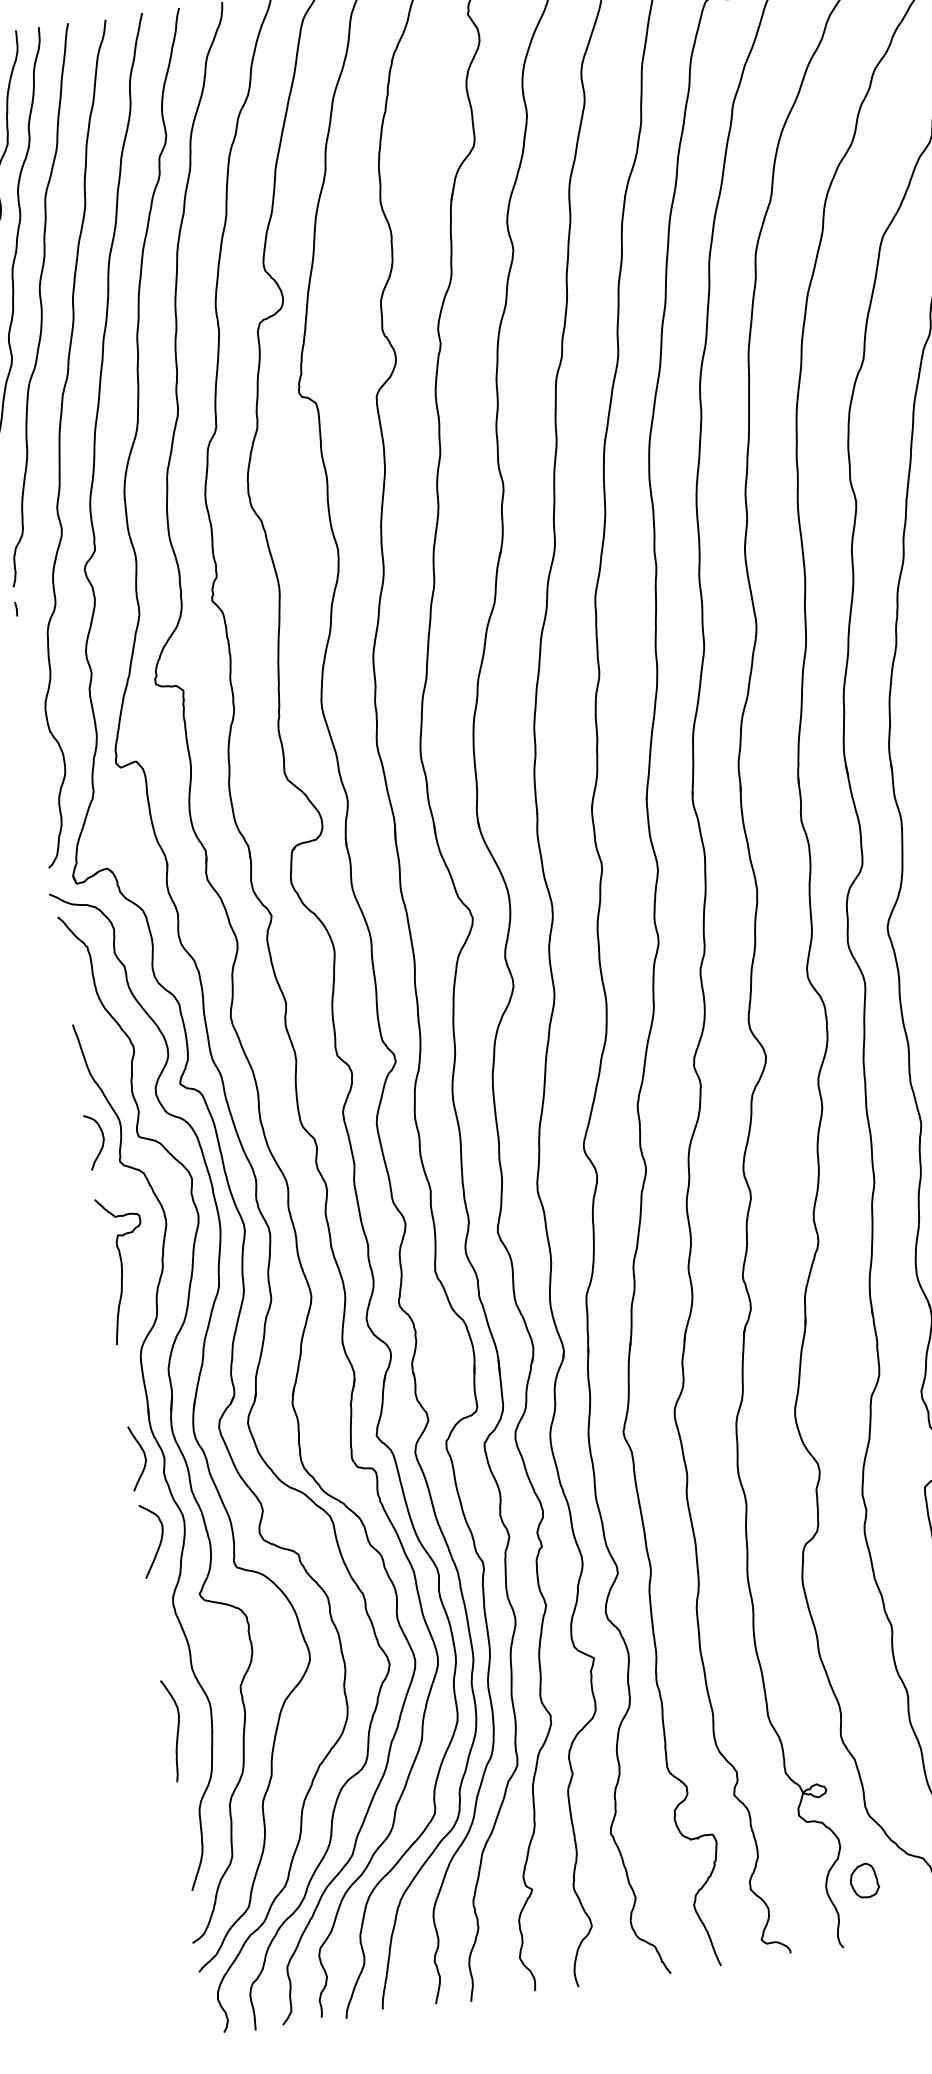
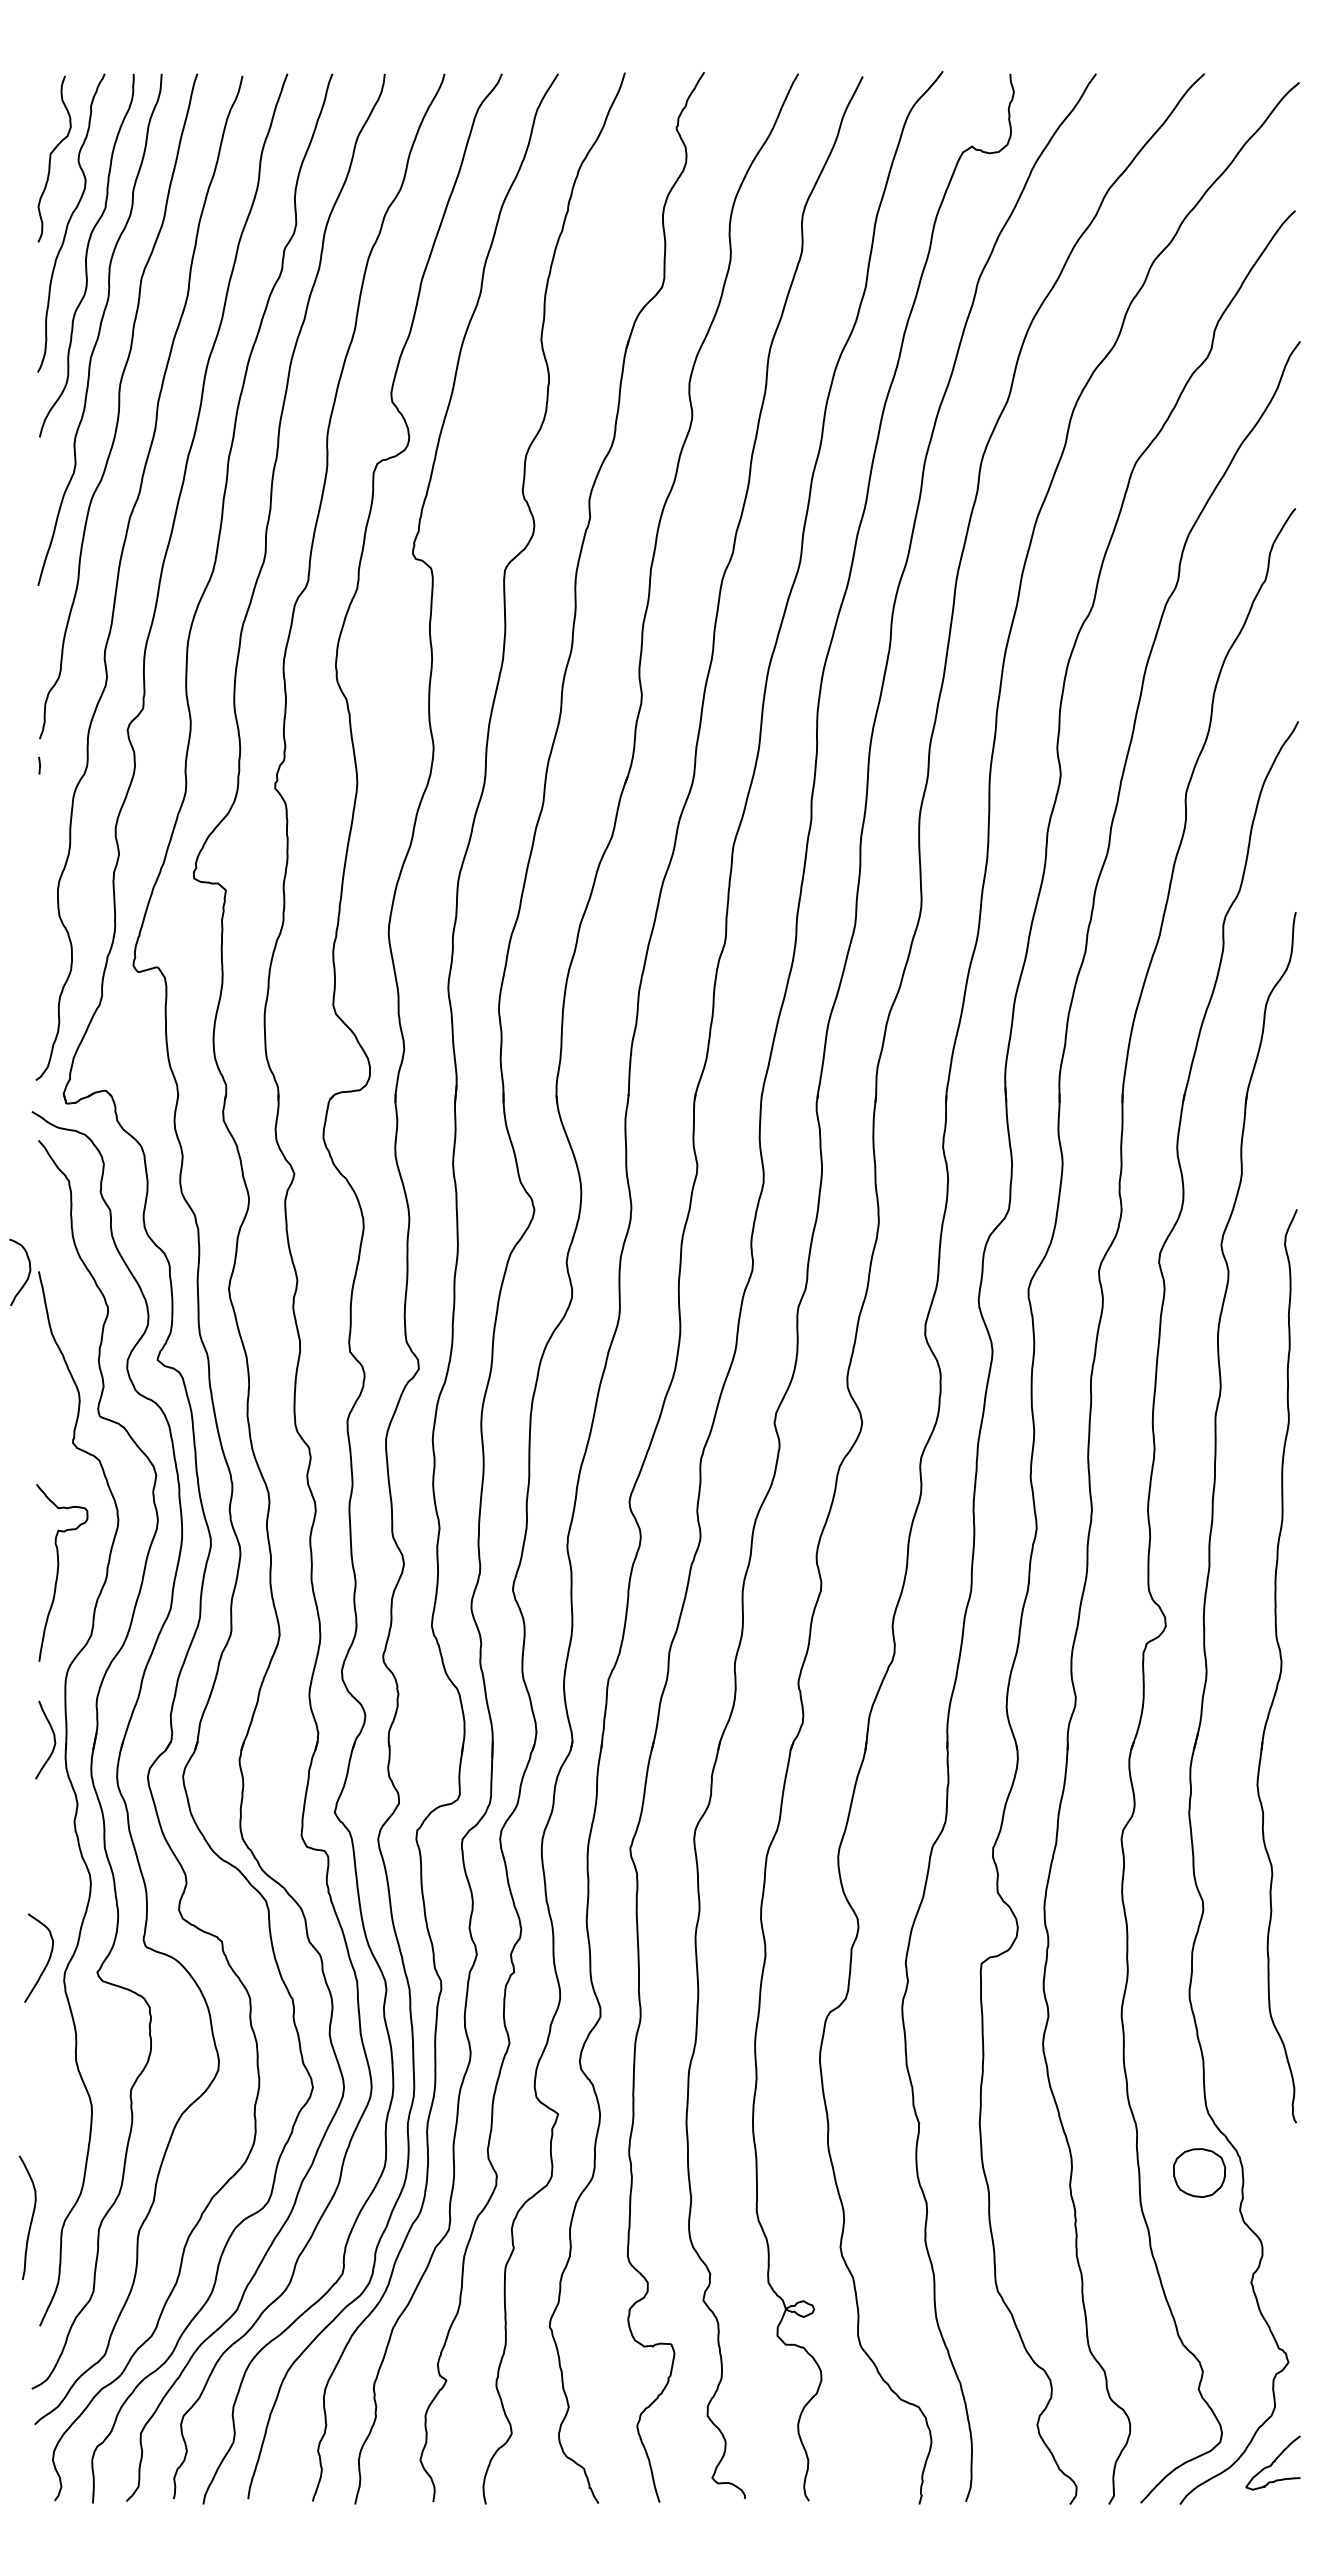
curve: (102, 1141) -> (28, 1272), moved
curve: (144, 1456) -> (53, 1739), moved
curve: (159, 1541) -> (47, 1960), moved
curve: (177, 1729) -> (31, 2217), moved
part: (864, 1881) -> (844, 2424), removed

